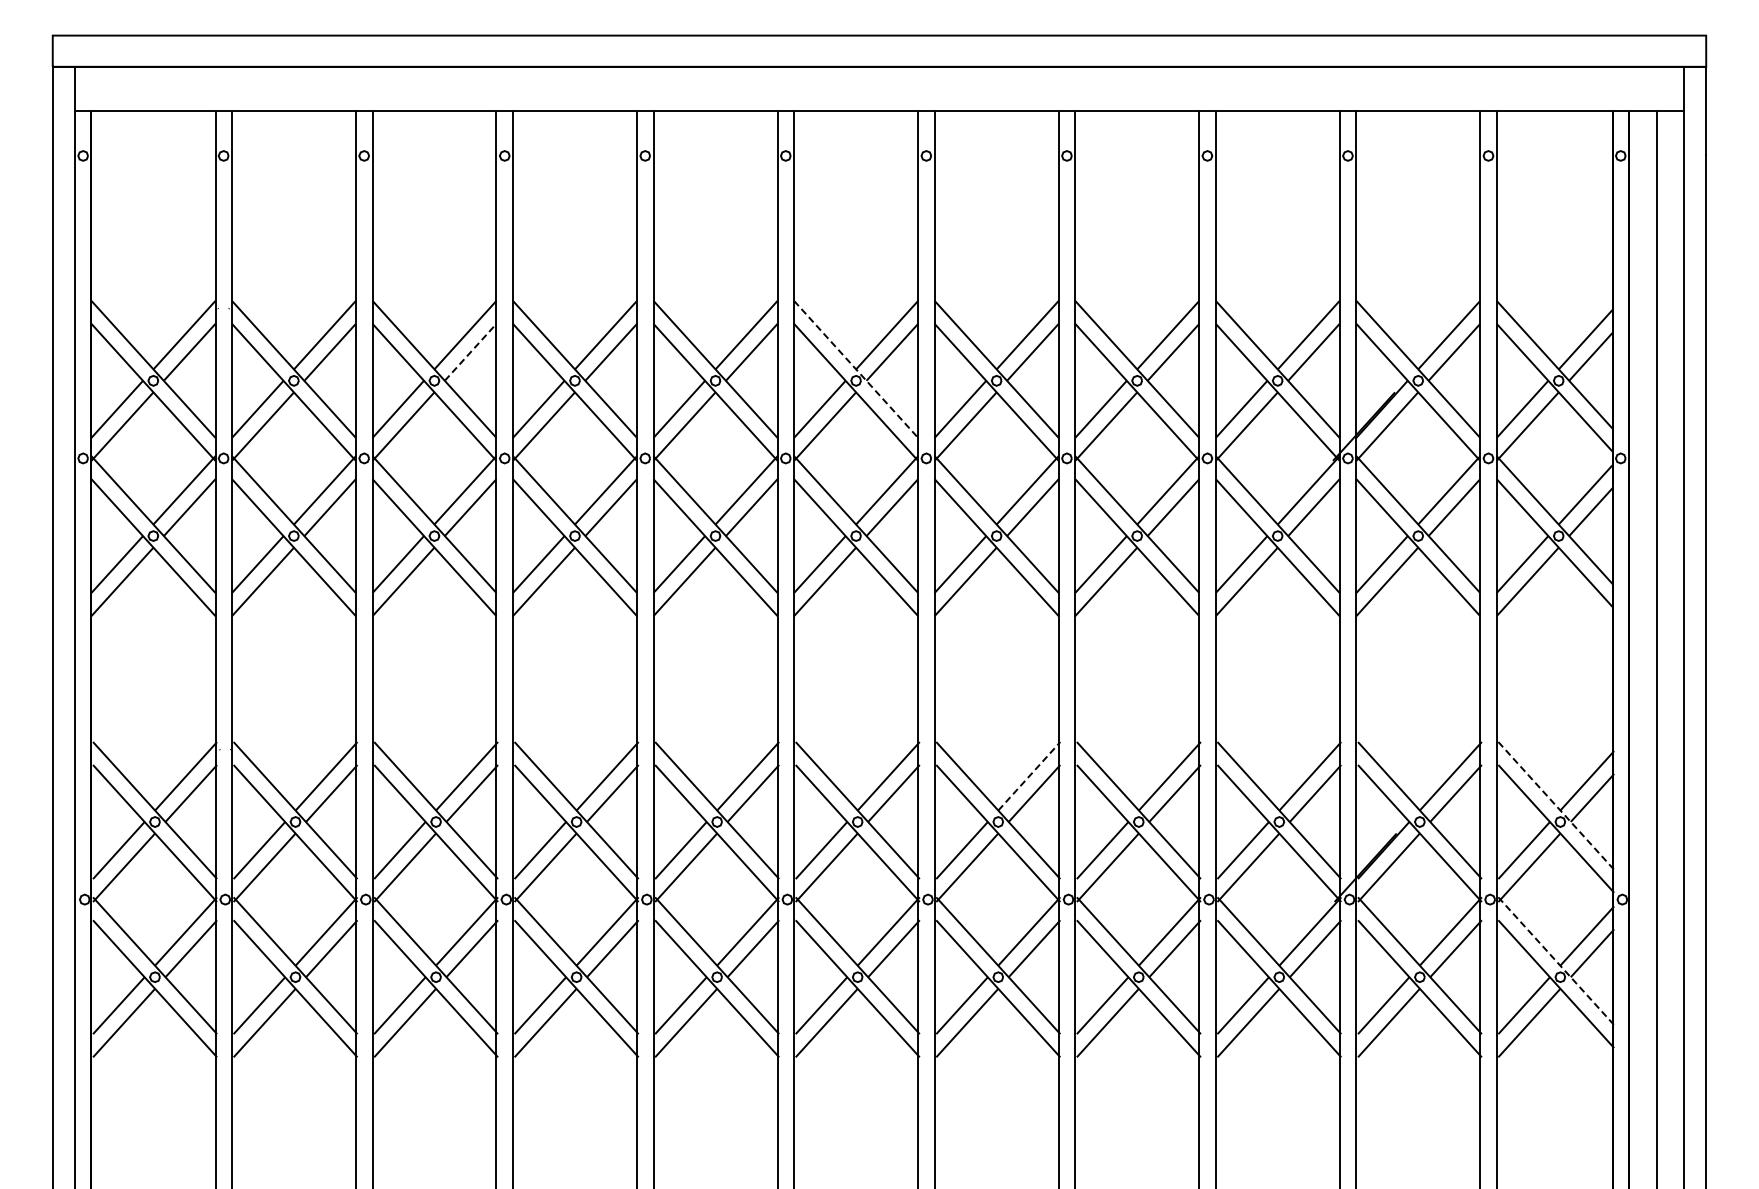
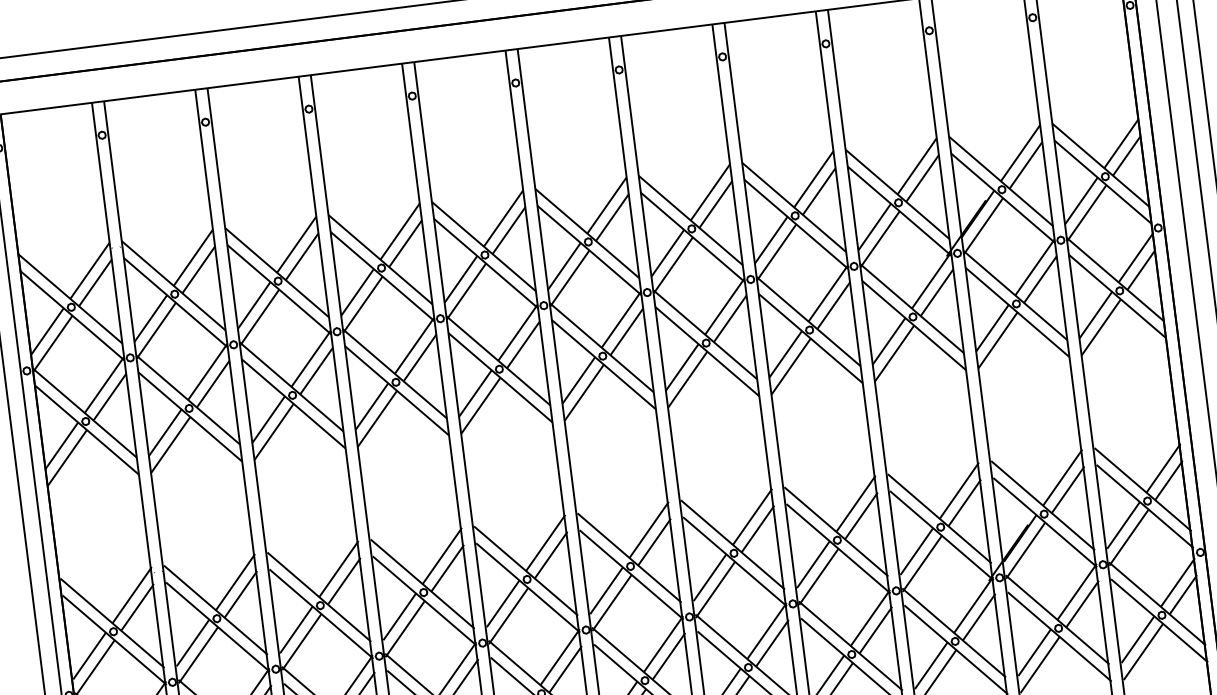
line: (470, 351) -> (301, 256), dashed -> solid
line: (856, 369) -> (587, 233), dashed -> solid
line: (1029, 775) -> (752, 516), dashed -> solid
line: (1556, 806) -> (1143, 490), dashed -> solid
line: (1556, 961) -> (1157, 604), dashed -> solid

